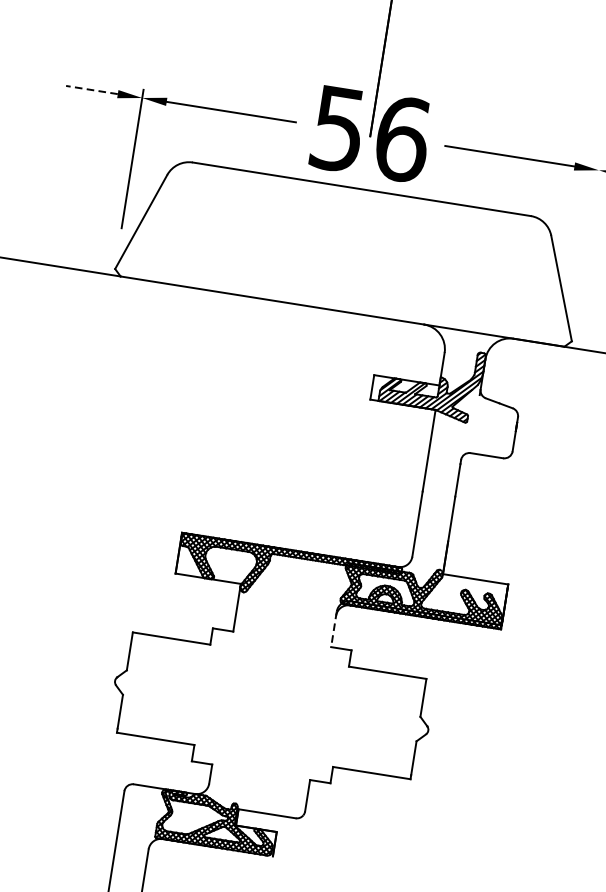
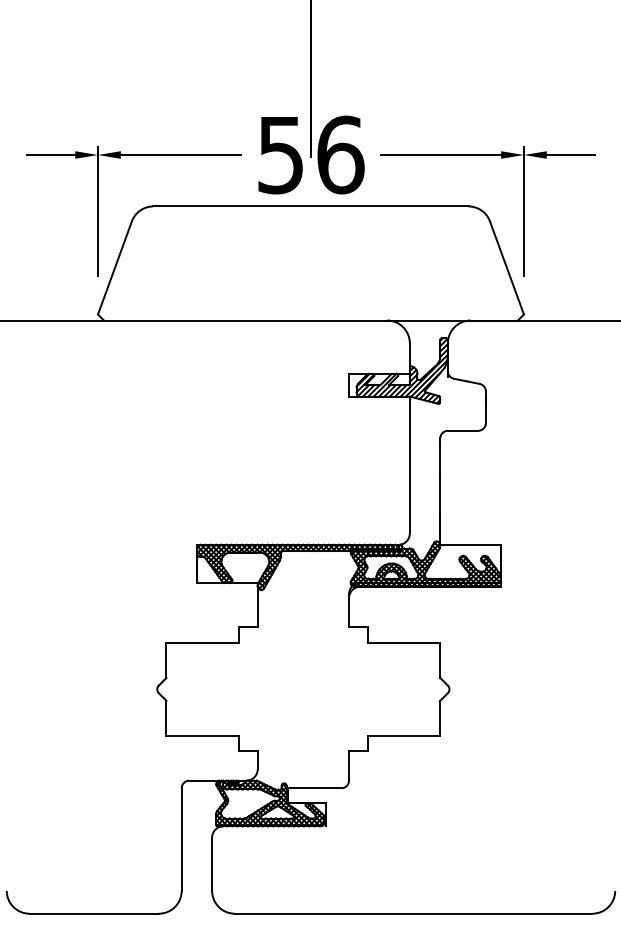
line: (91, 90) -> (50, 155), dashed -> solid
line: (588, 230) -> (523, 211), added
line: (334, 629) -> (349, 610), dashed -> solid

